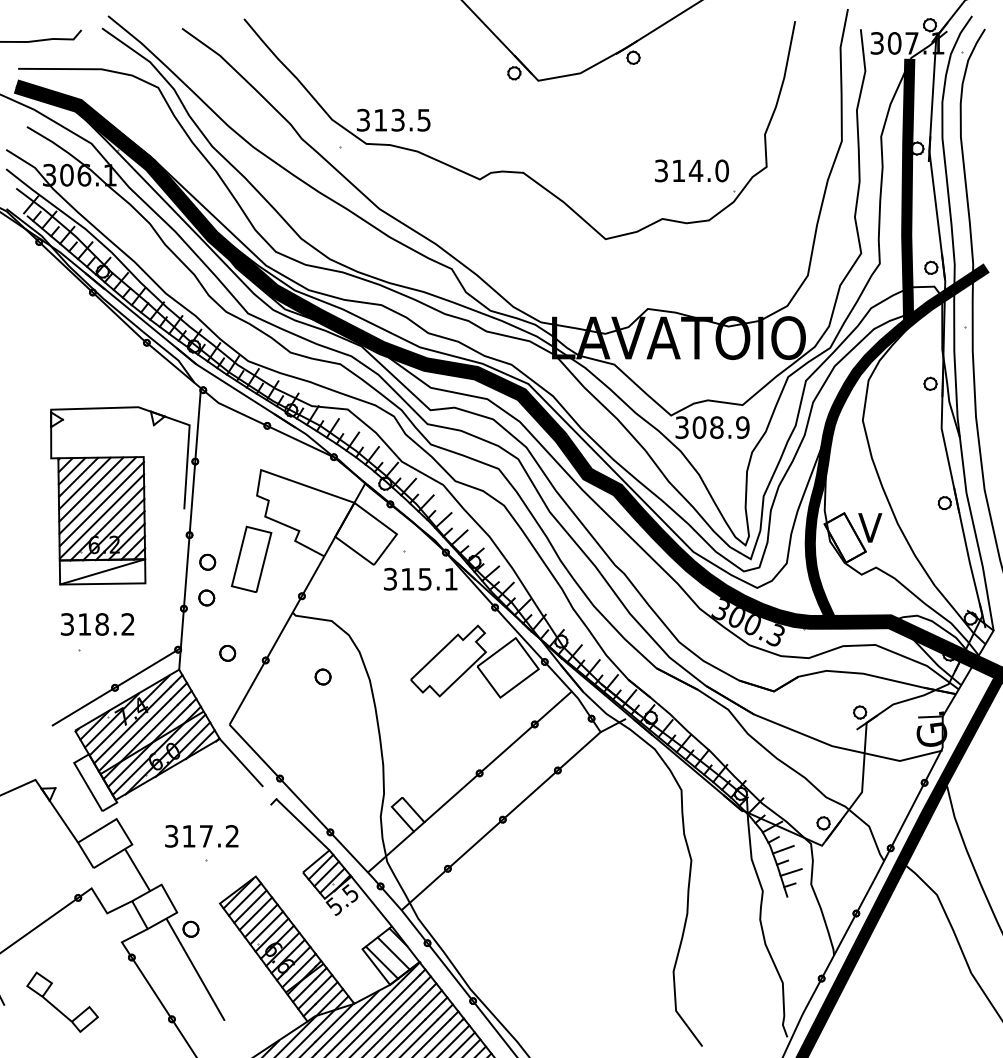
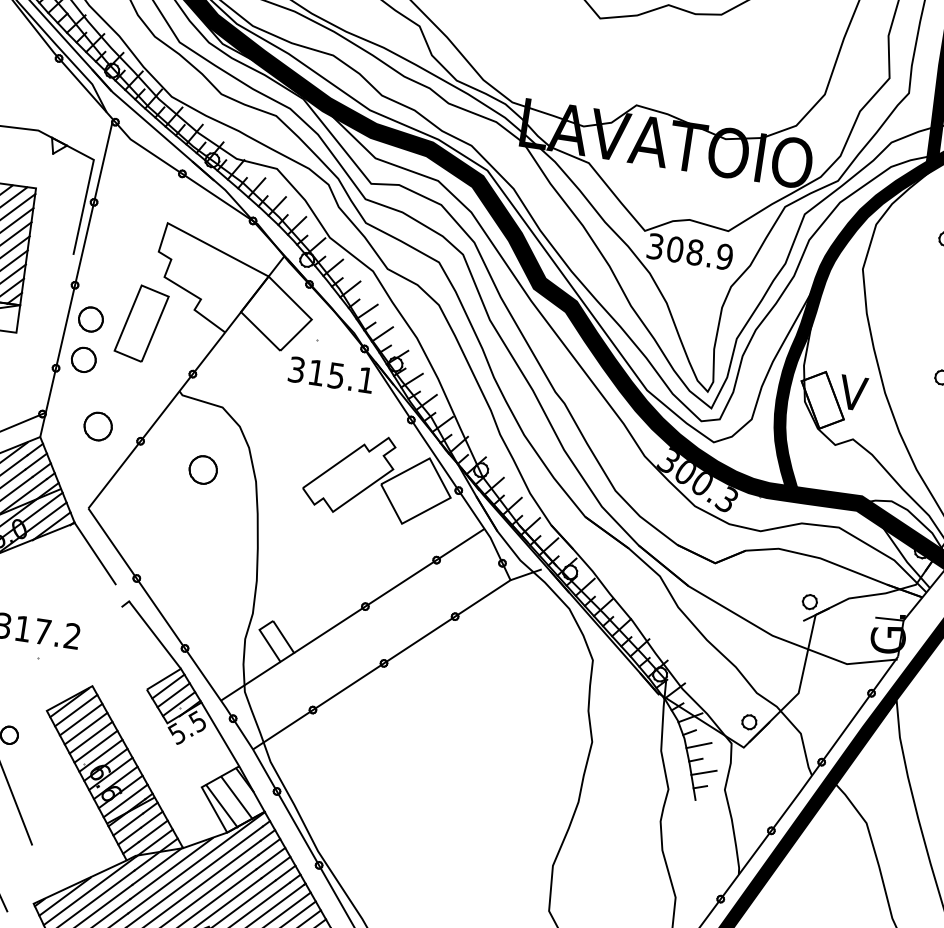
part: (207, 561) -> (91, 318), size x1.4
part: (206, 597) -> (83, 359), size x1.4
part: (227, 653) -> (98, 426), size x1.6
part: (322, 676) -> (202, 469), size x1.6

